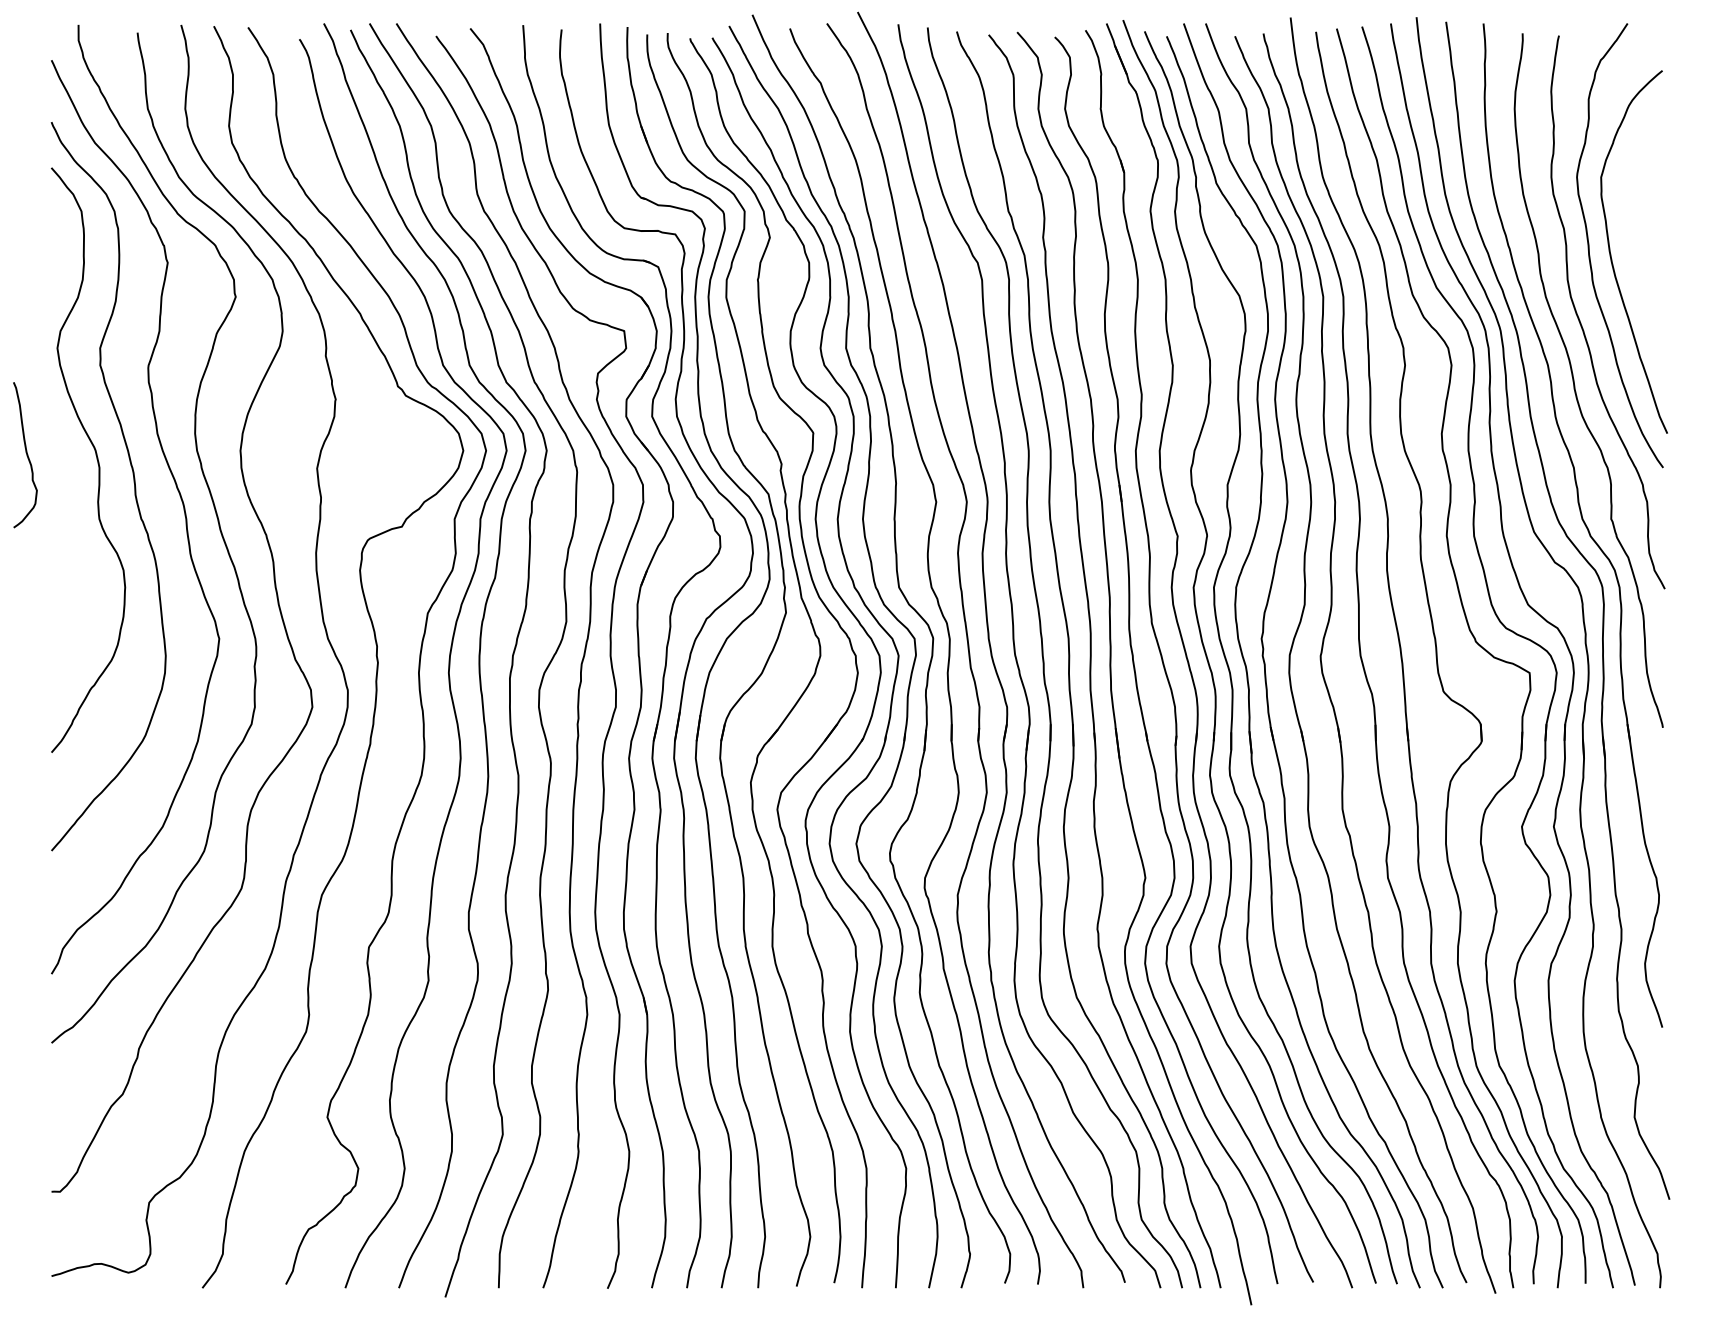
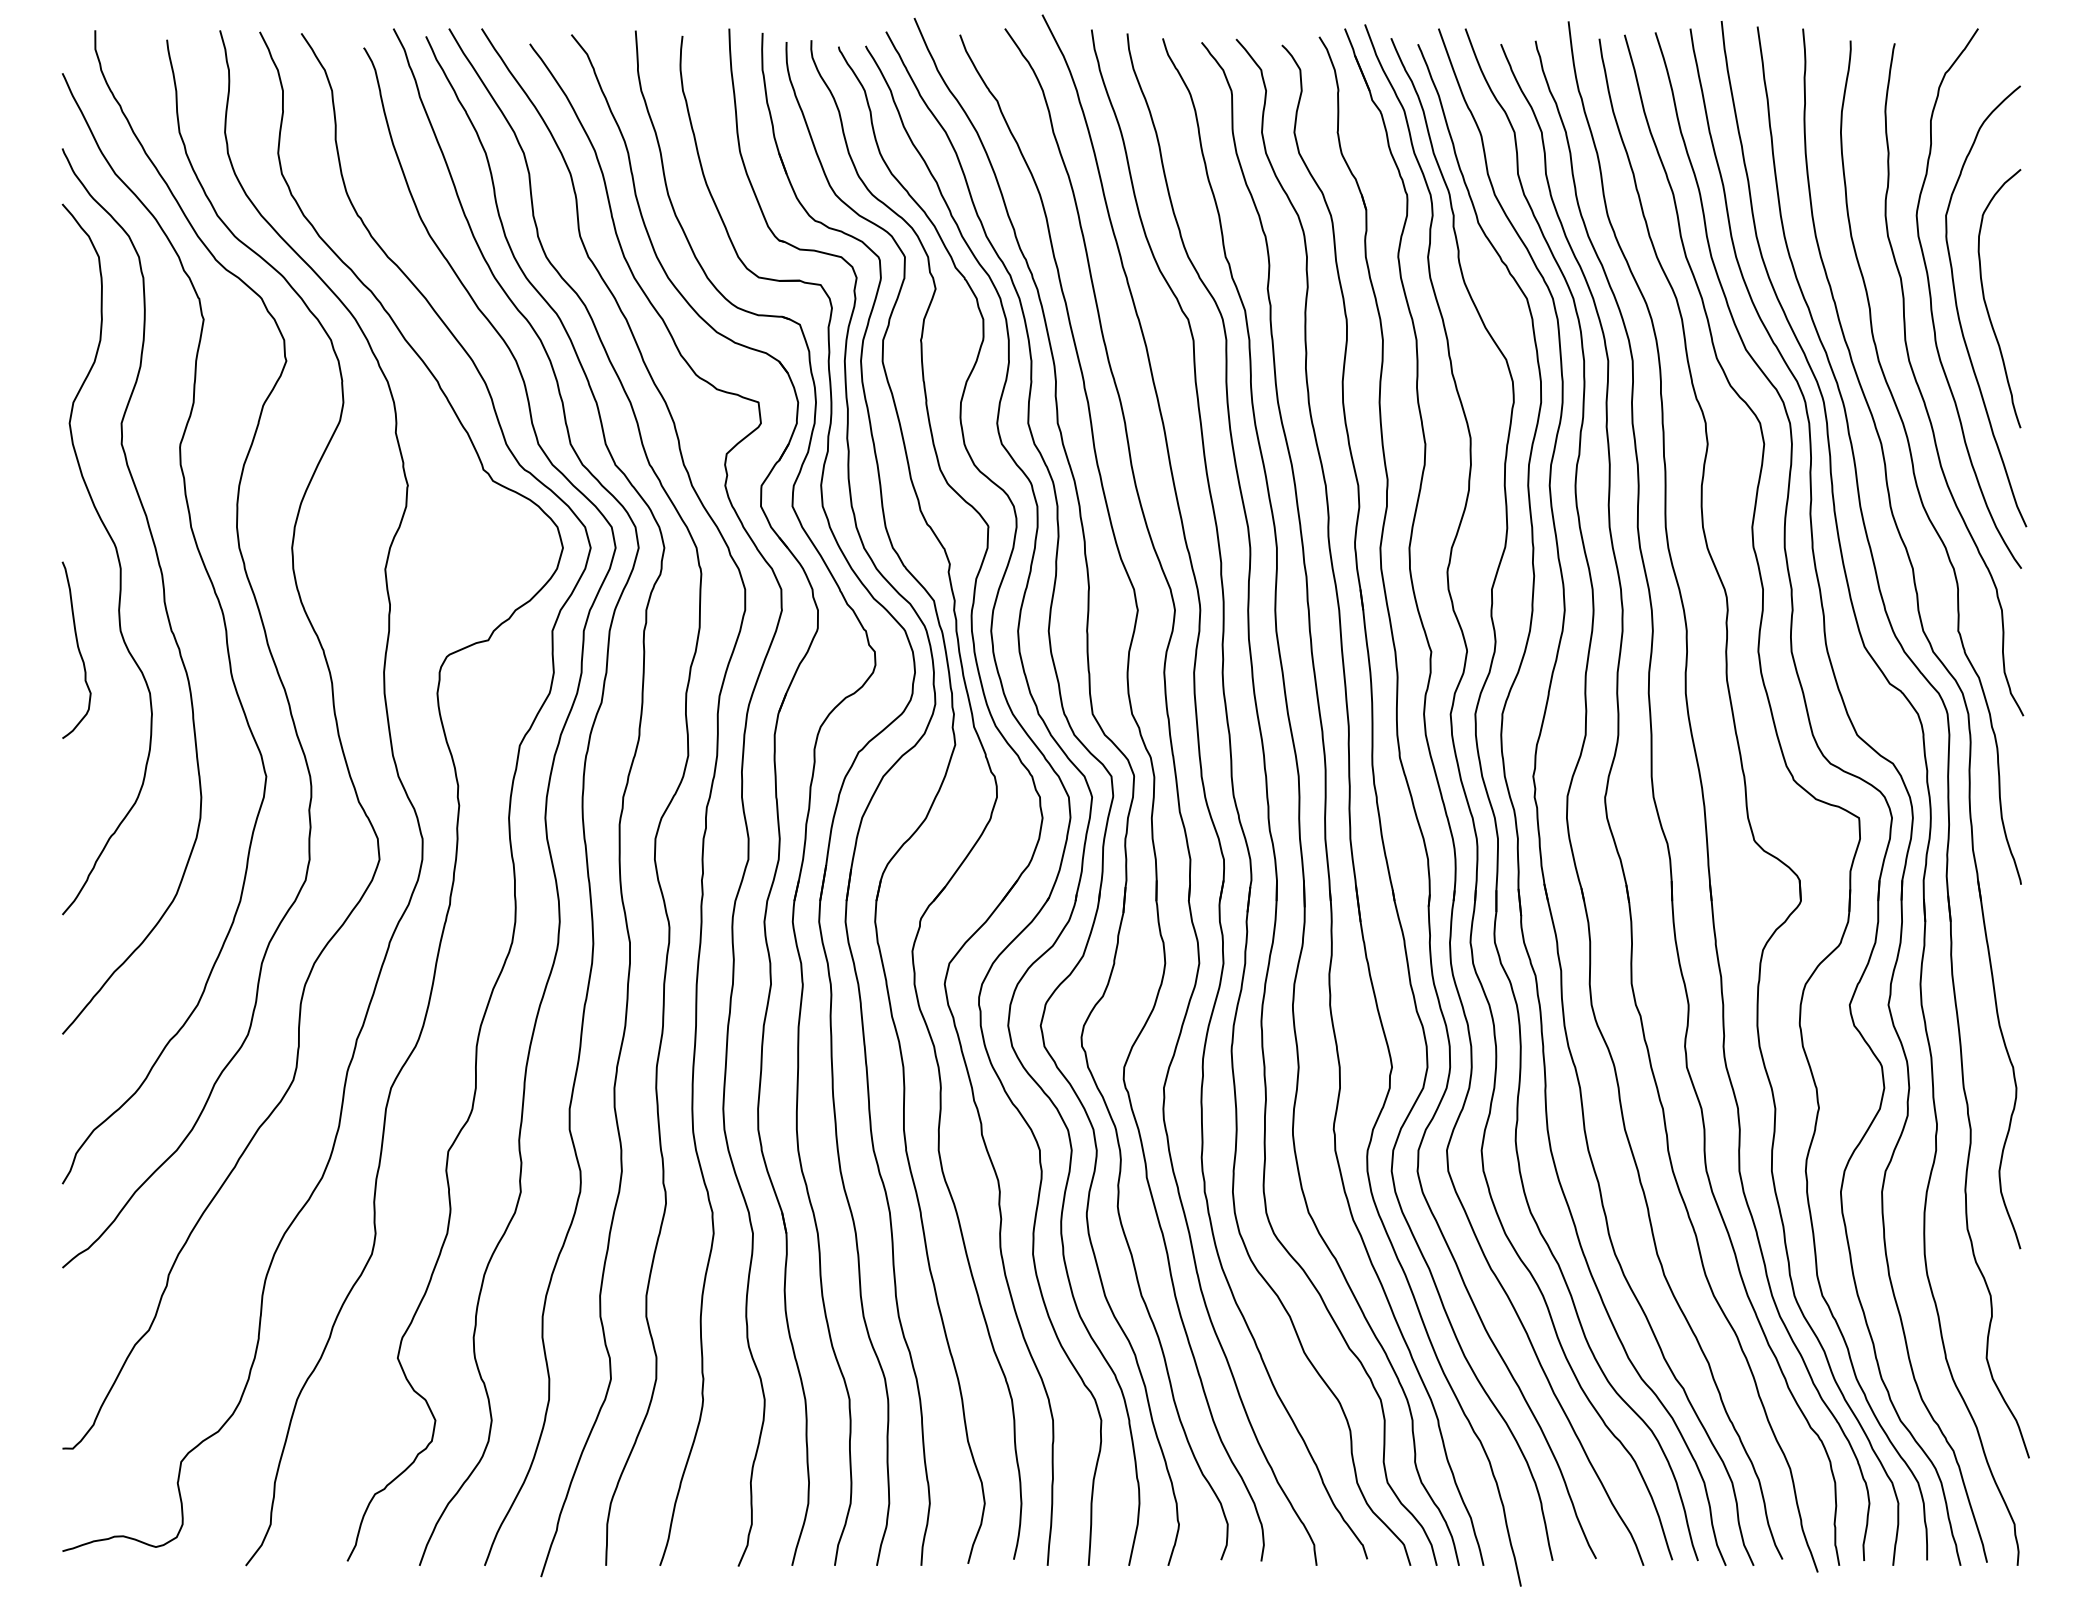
curve: (1634, 249) -> (1986, 303), added
curve: (26, 453) -> (77, 648), moved

